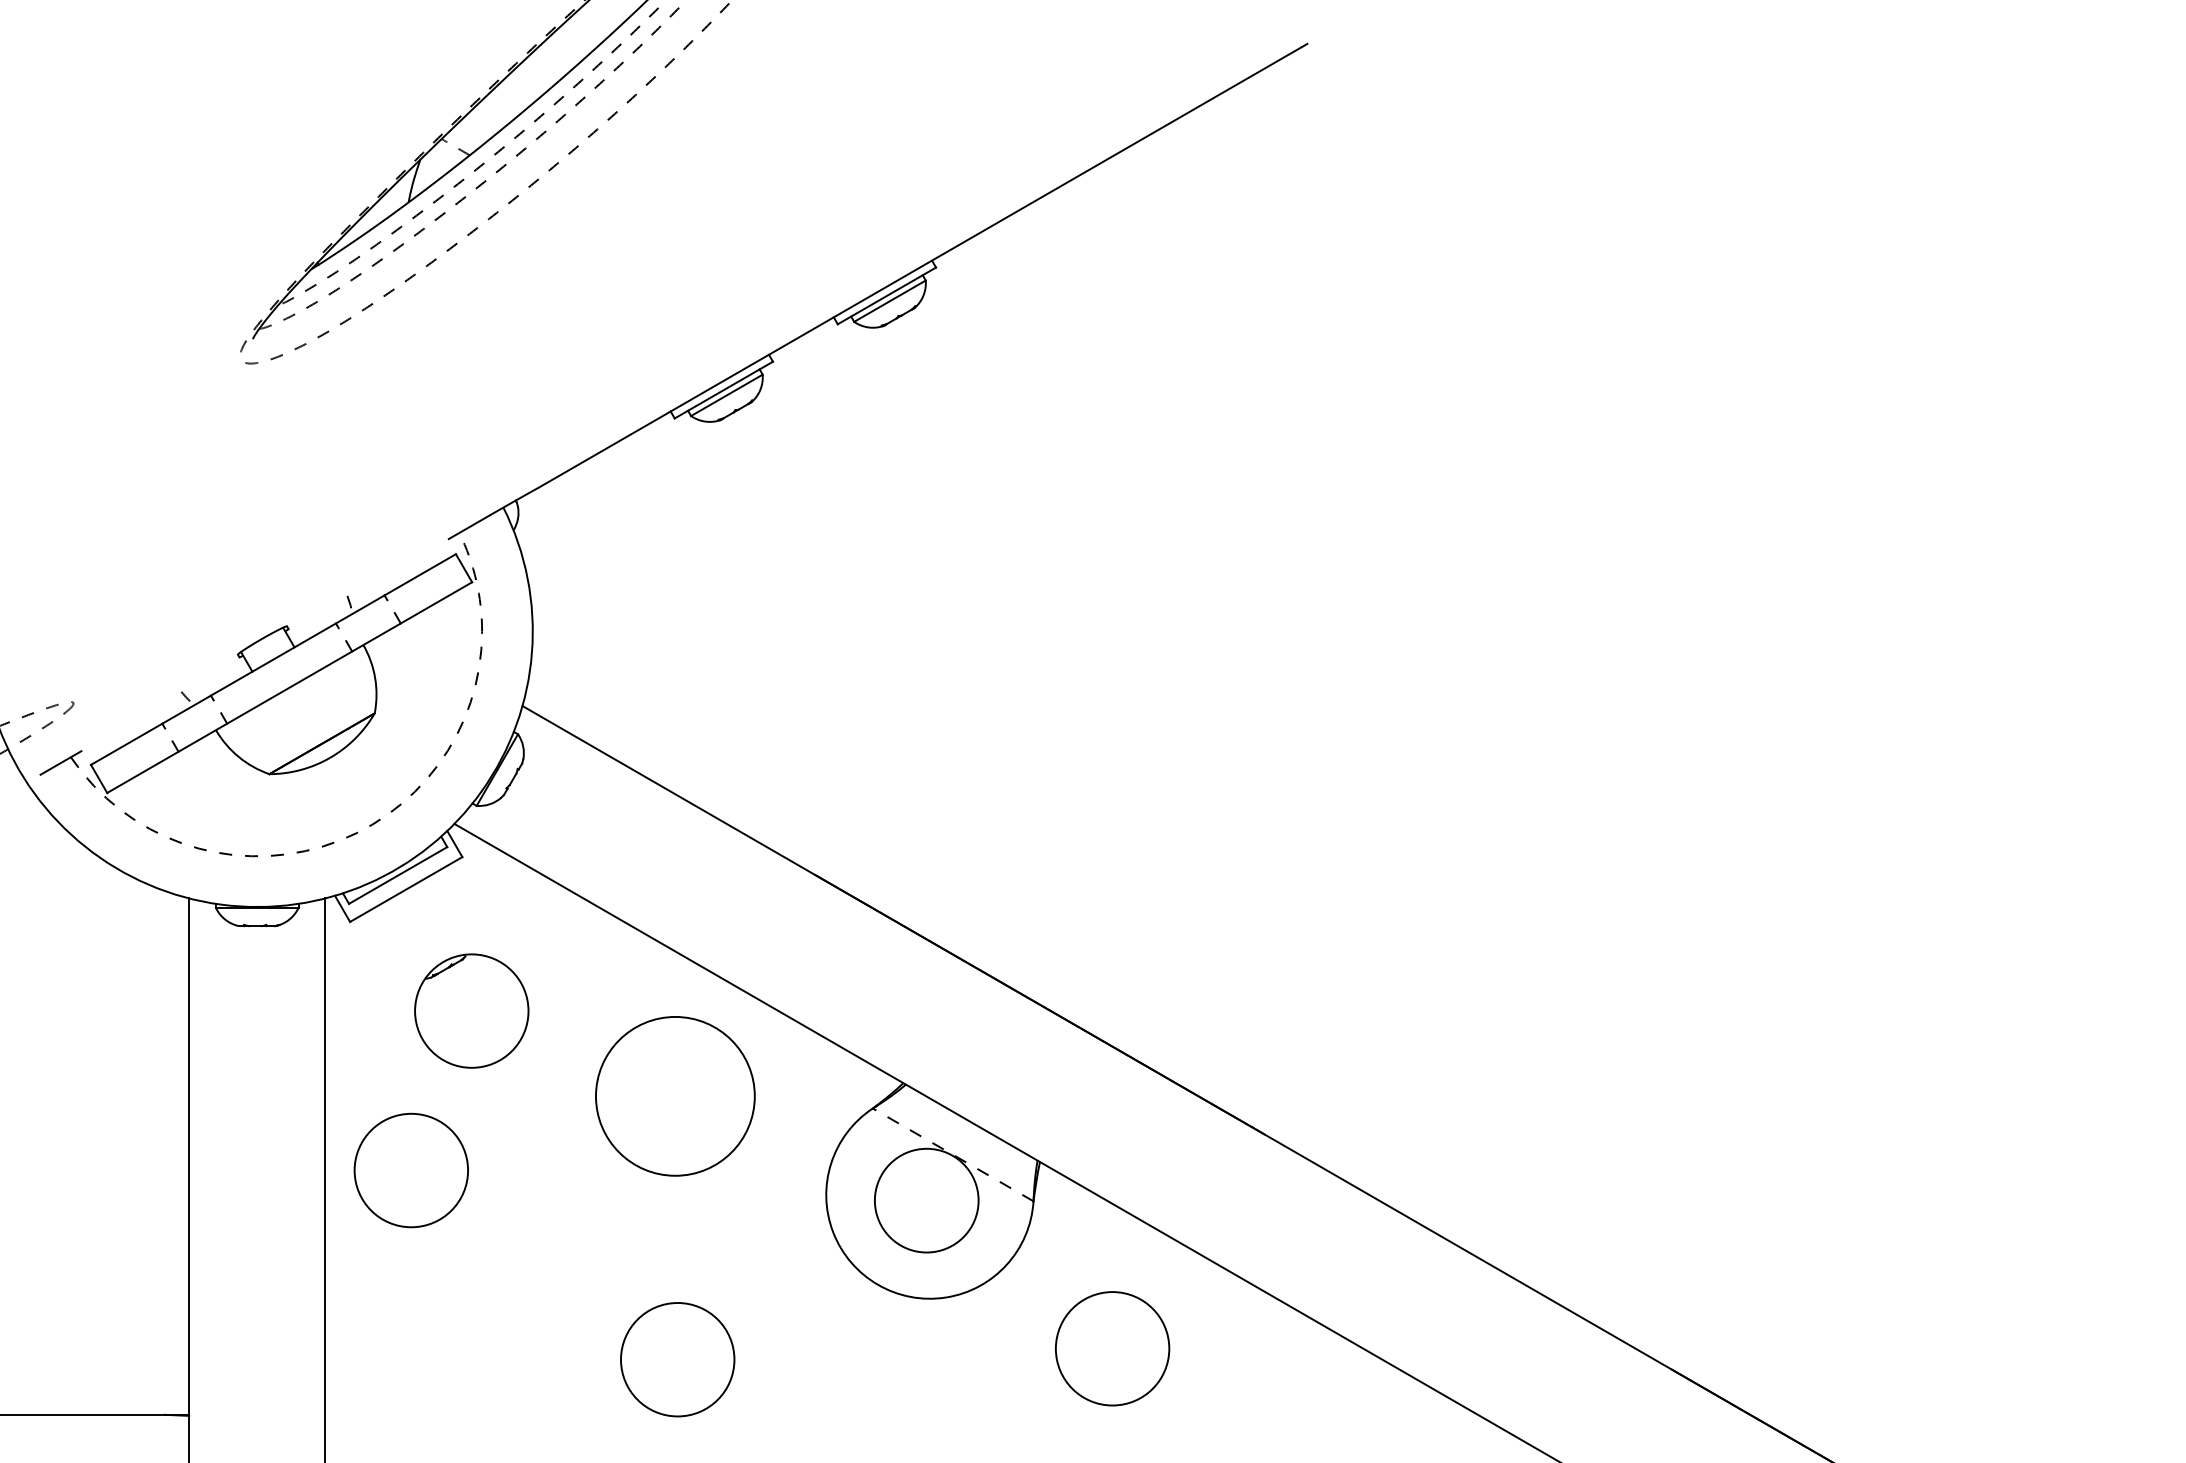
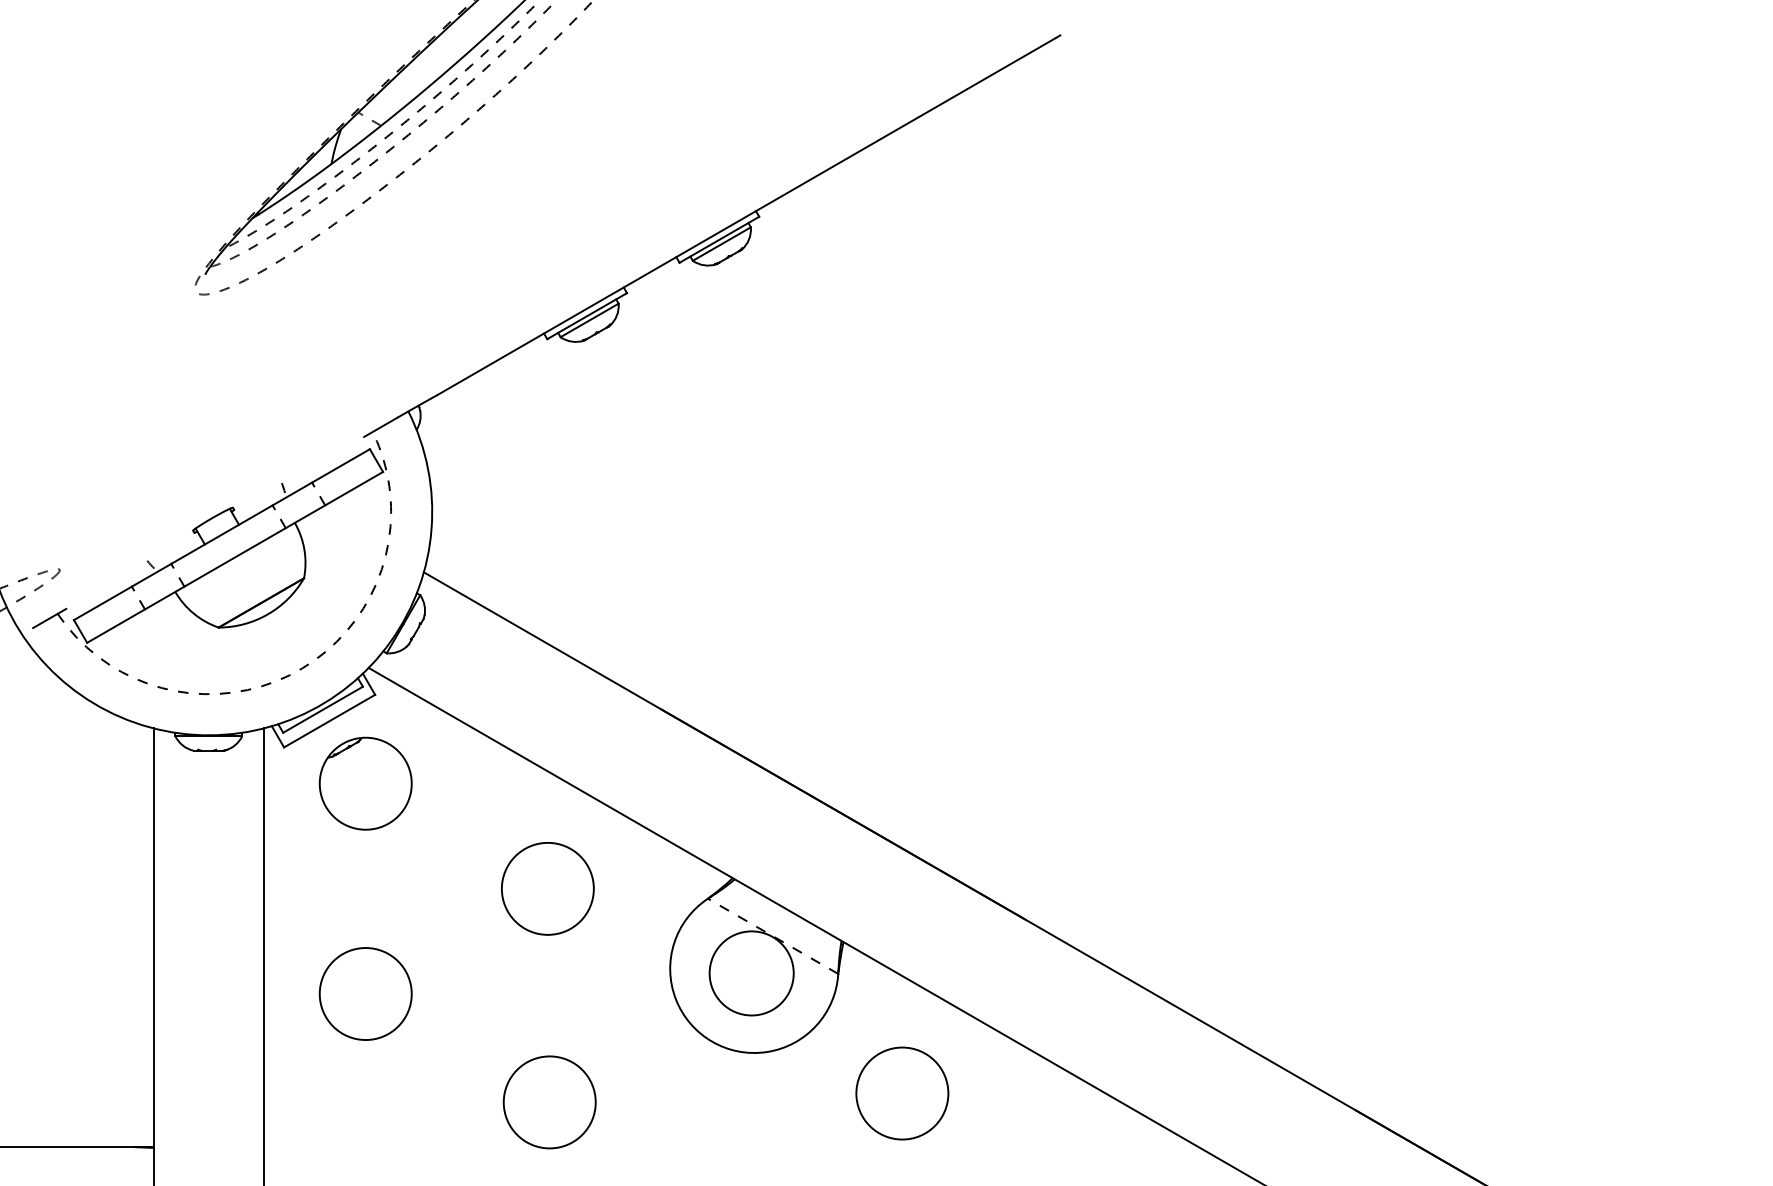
part: (471, 1010) -> (365, 783), moved
circle: (674, 1095) -> (547, 888), size x0.71
circle: (411, 1169) -> (365, 993), moved

